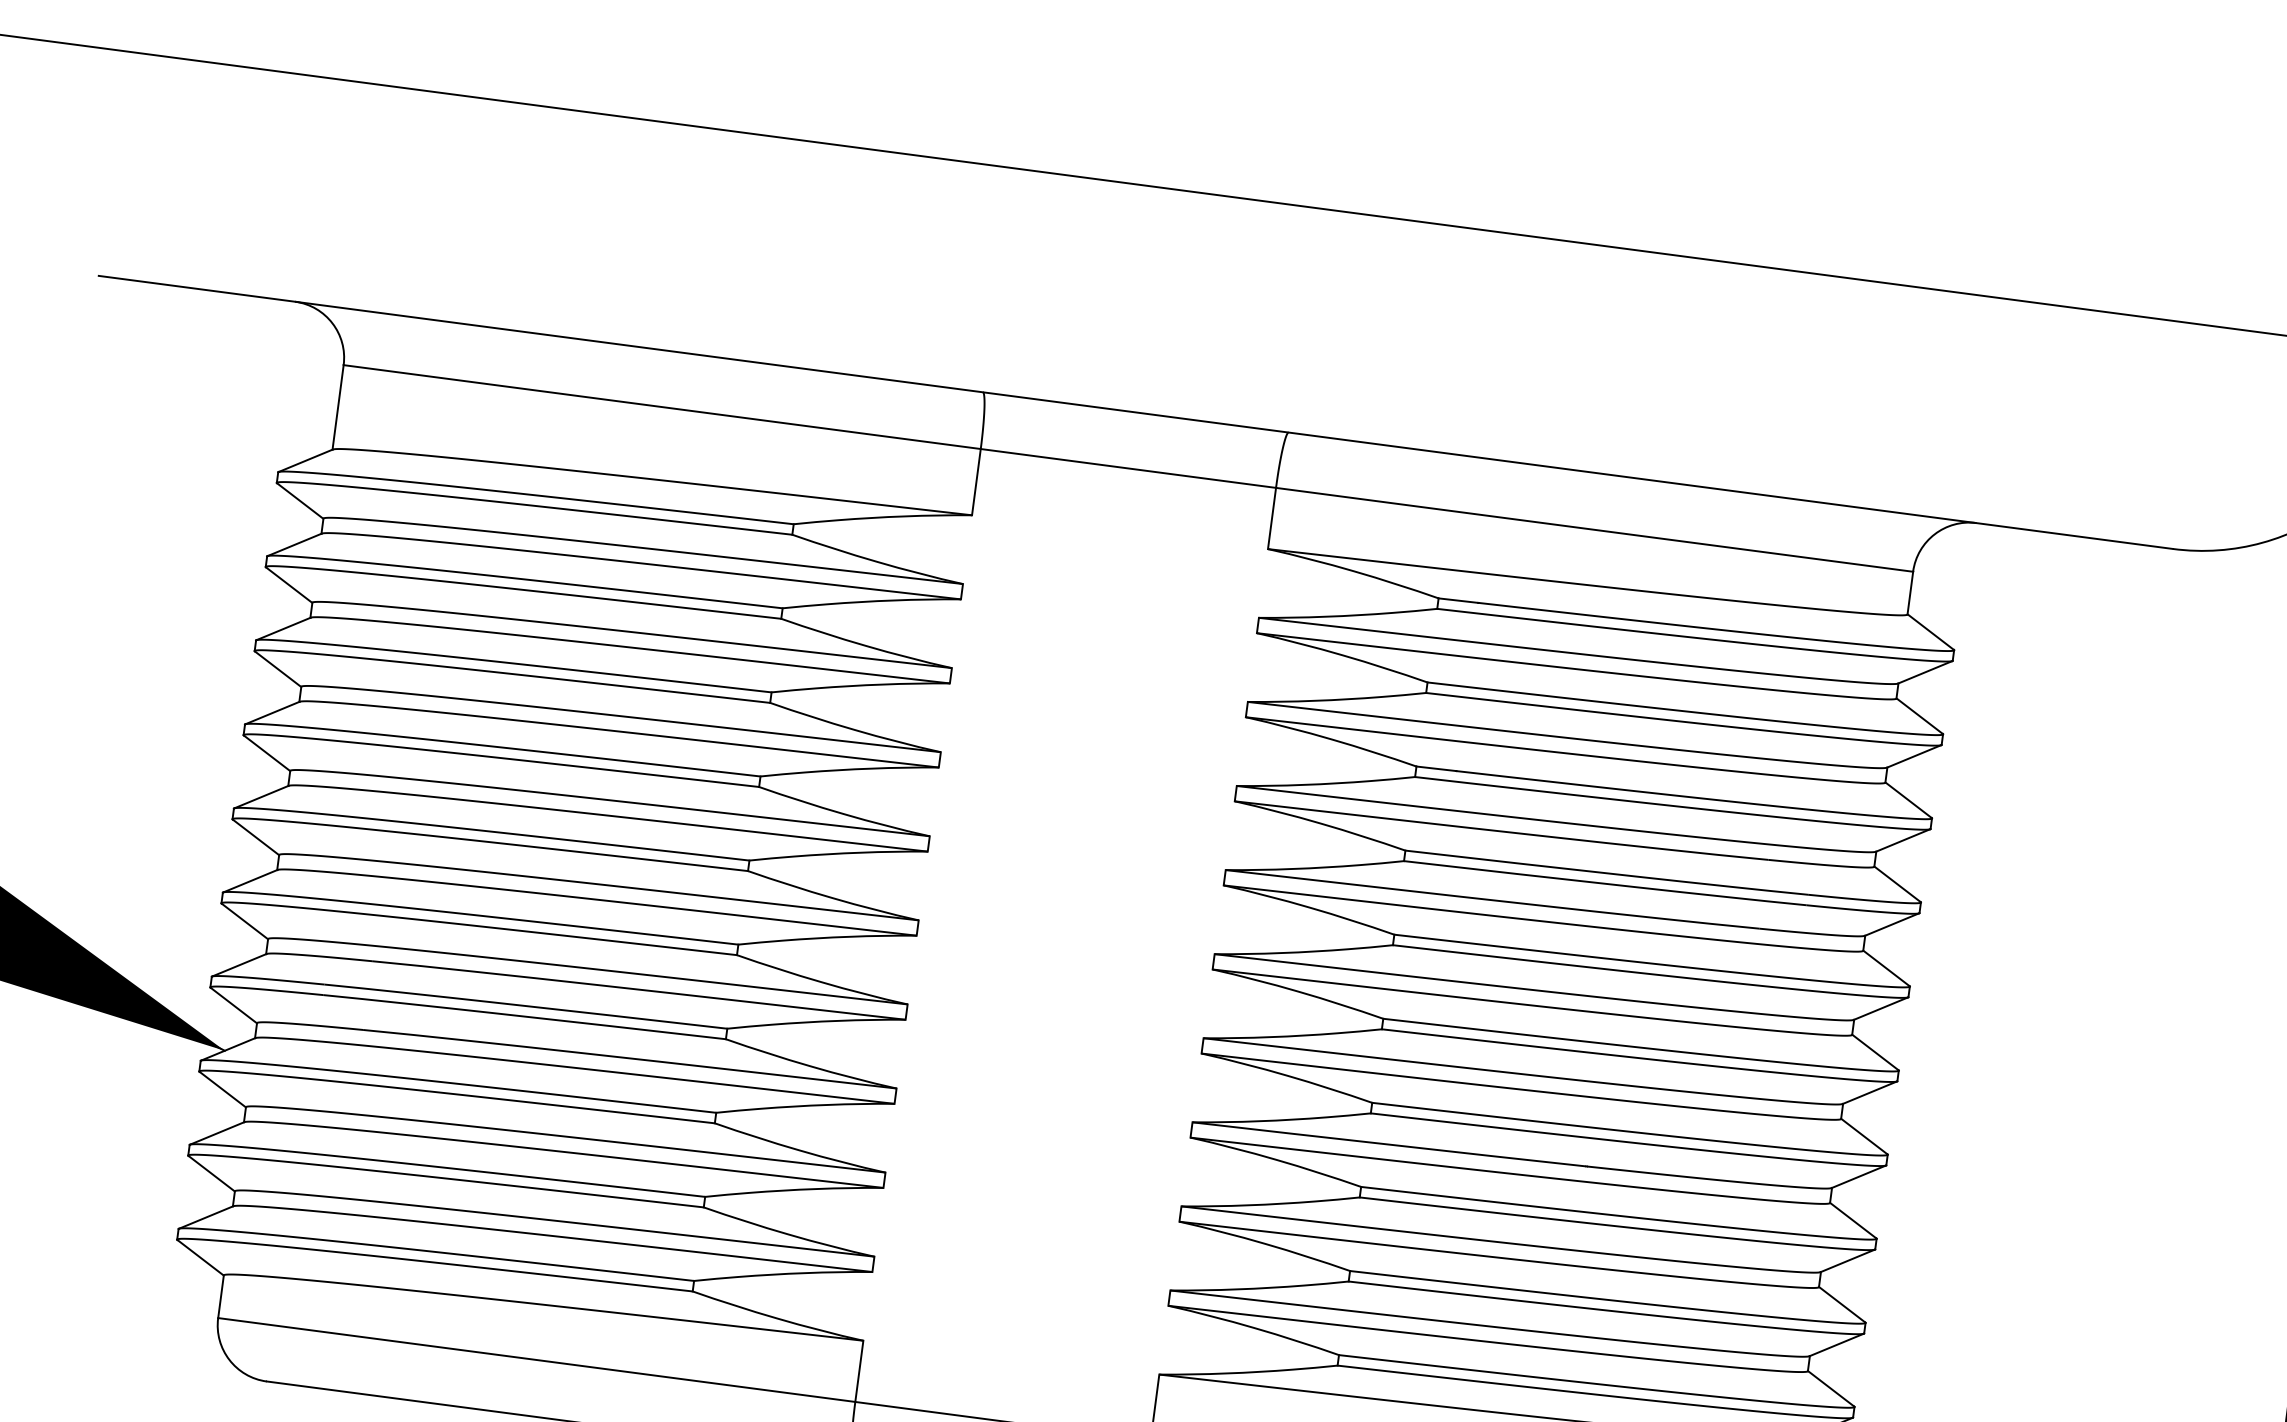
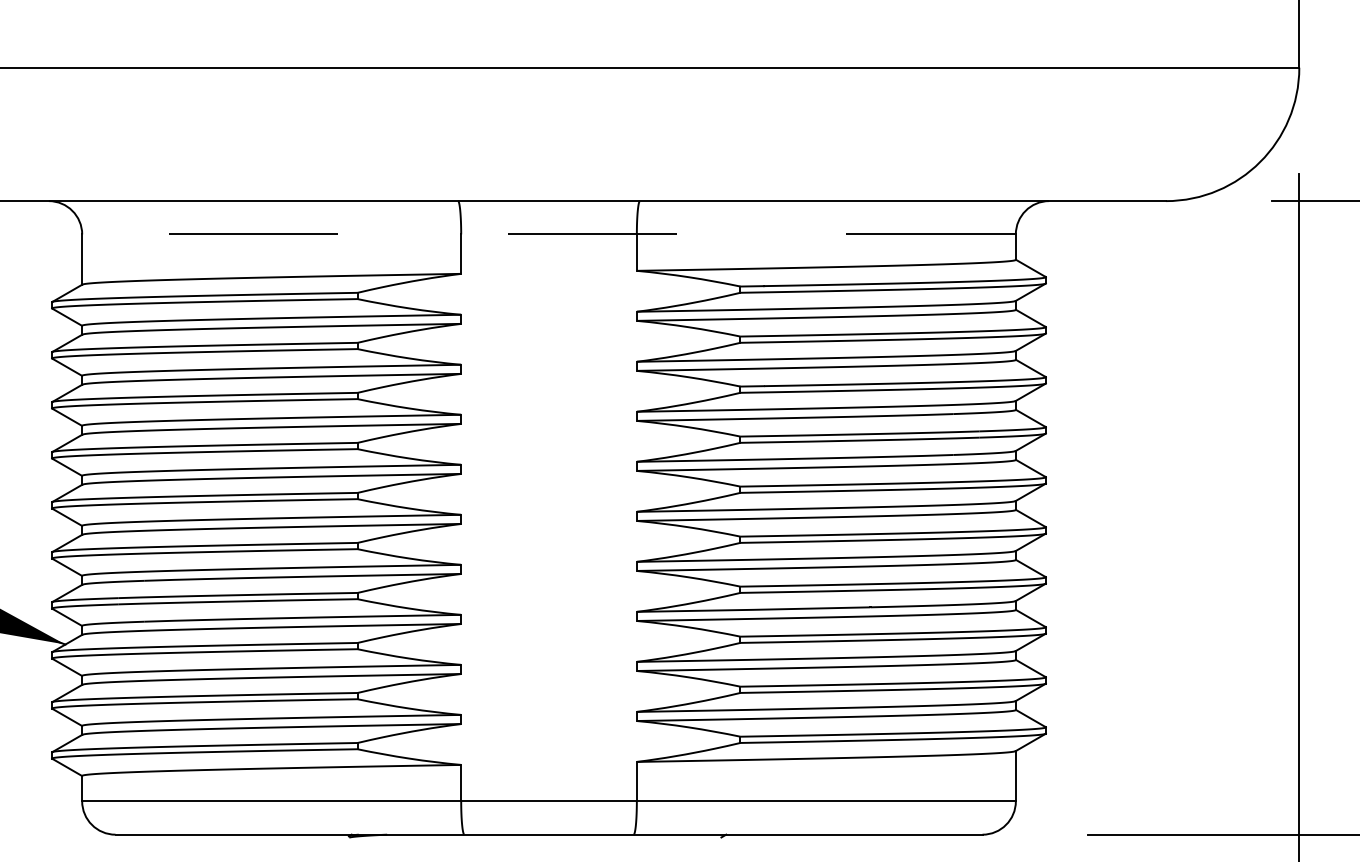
line: (1129, 468) -> (549, 234), solid -> dashed

